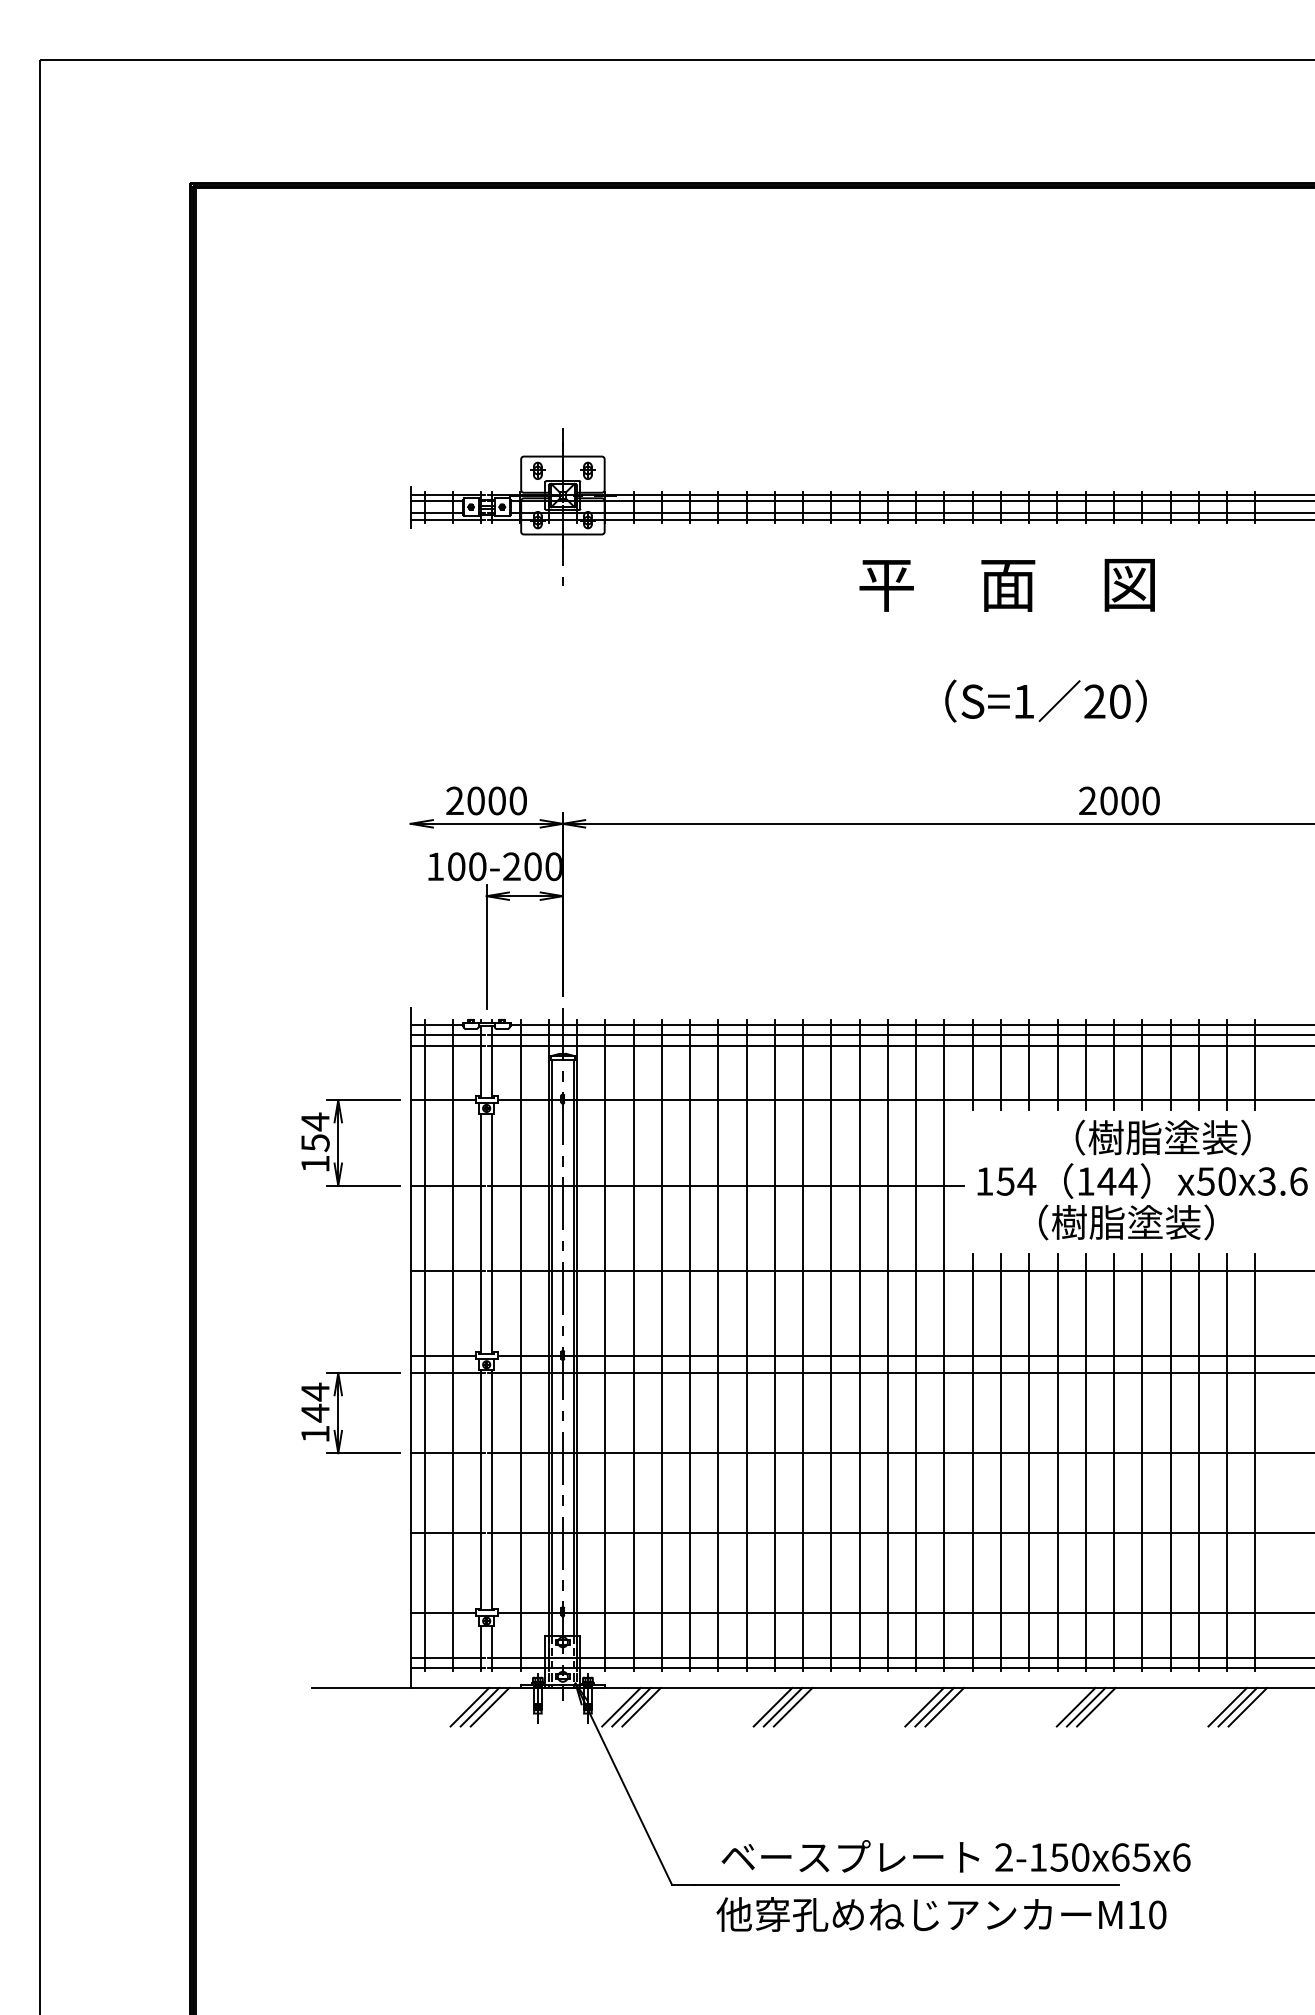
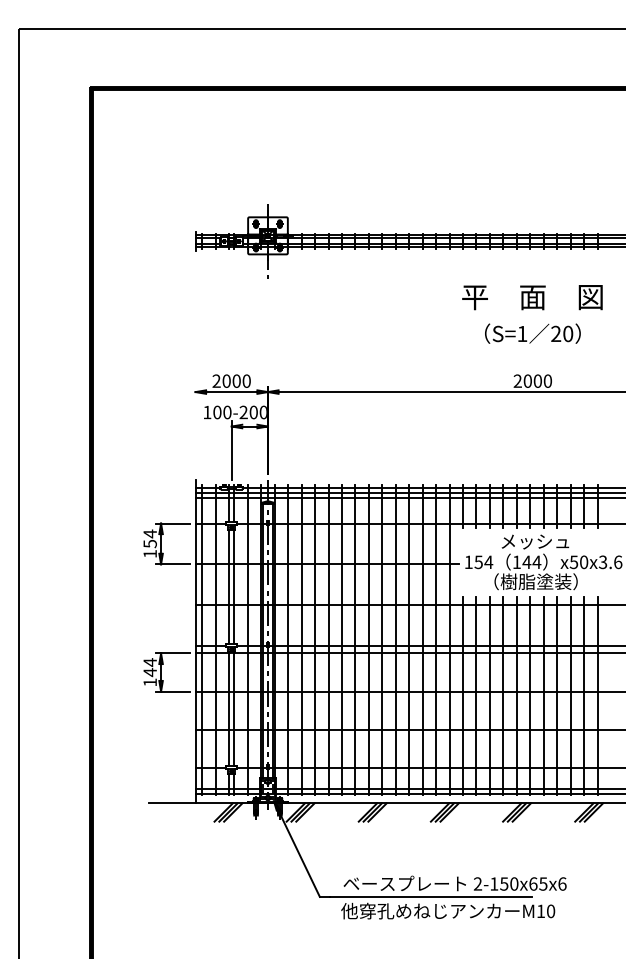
text: (1007, 585) -> (532, 297), moved
text: (1045, 700) -> (532, 333), moved
text: (1152, 1137) -> (548, 541), （樹脂塗装） -> メッシュ

